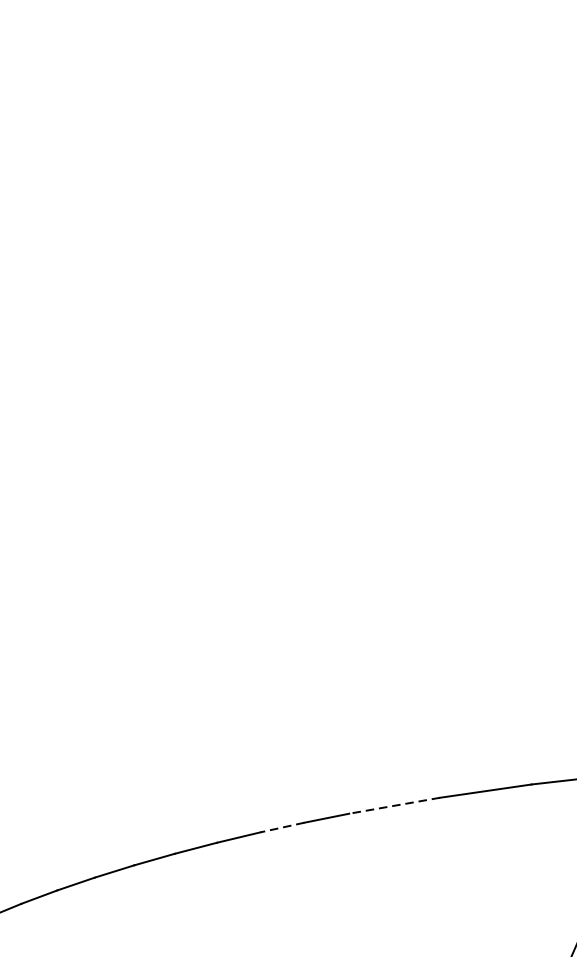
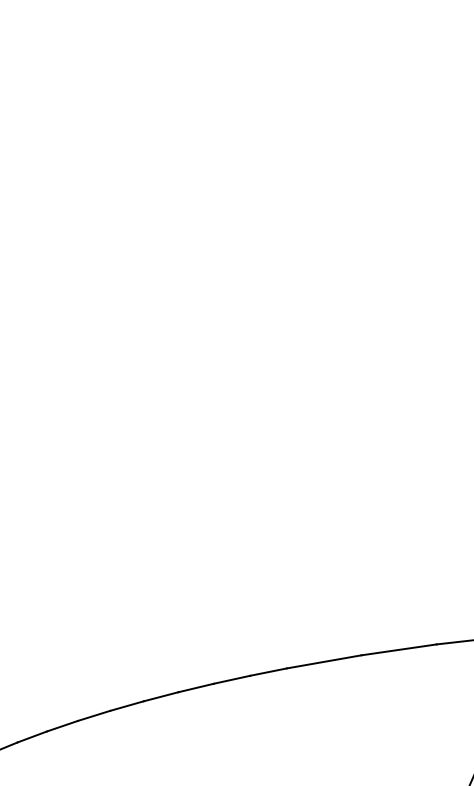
line: (394, 805) -> (324, 661), dashed -> solid
line: (281, 827) -> (231, 679), dashed -> solid

